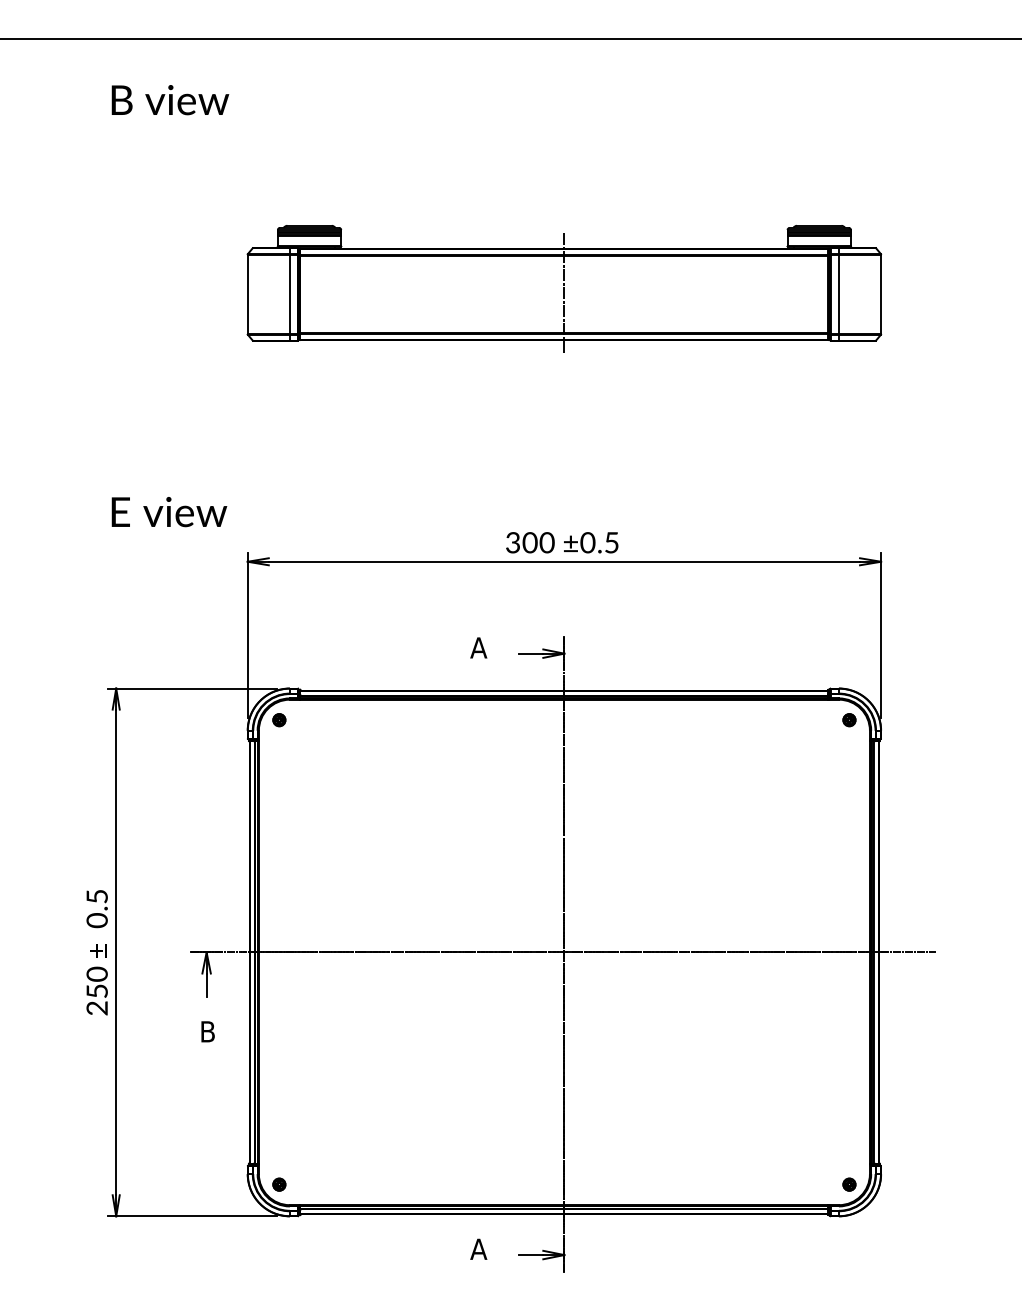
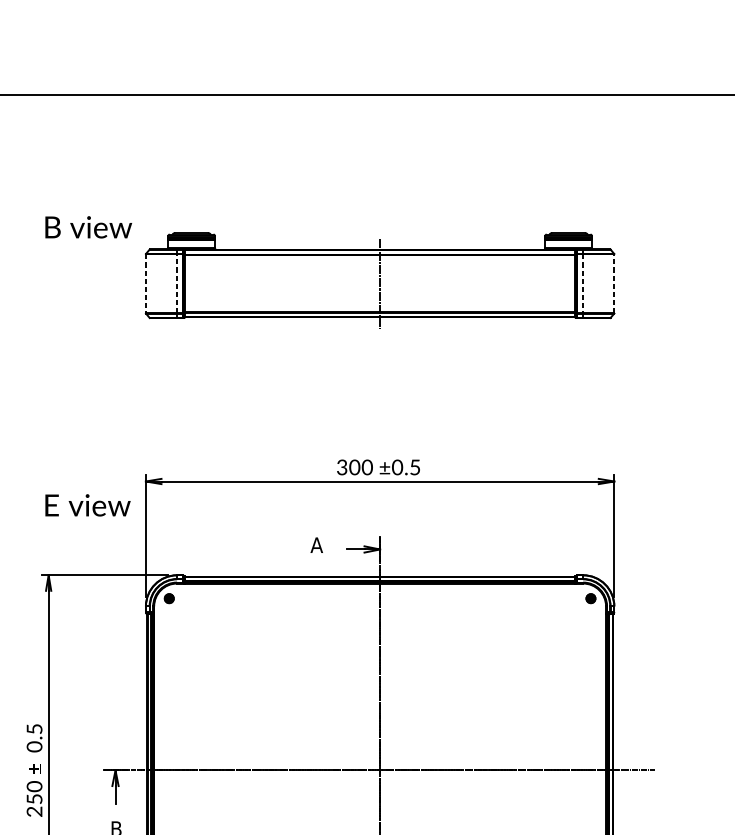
text: (170, 100) -> (88, 227), moved
line: (247, 294) -> (145, 283), solid -> dashed
line: (289, 294) -> (176, 283), solid -> dashed
line: (838, 294) -> (582, 283), solid -> dashed
line: (881, 294) -> (614, 283), solid -> dashed
text: (169, 512) -> (88, 505), moved

